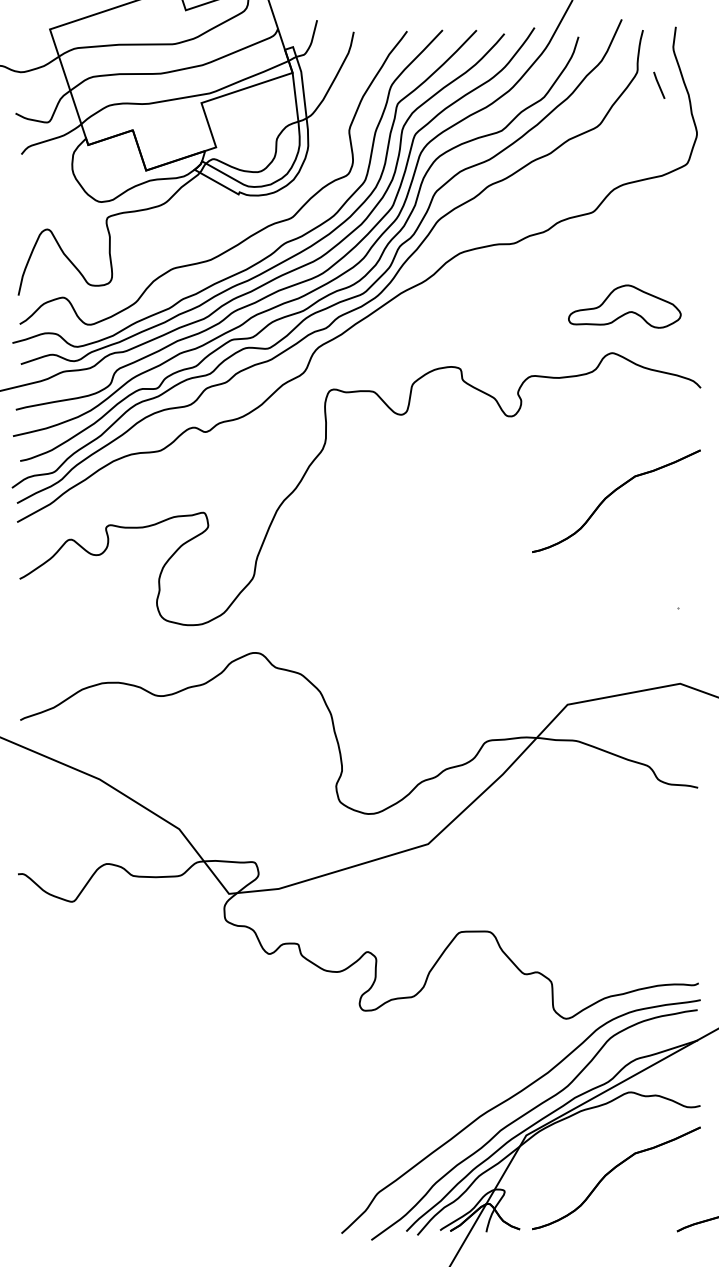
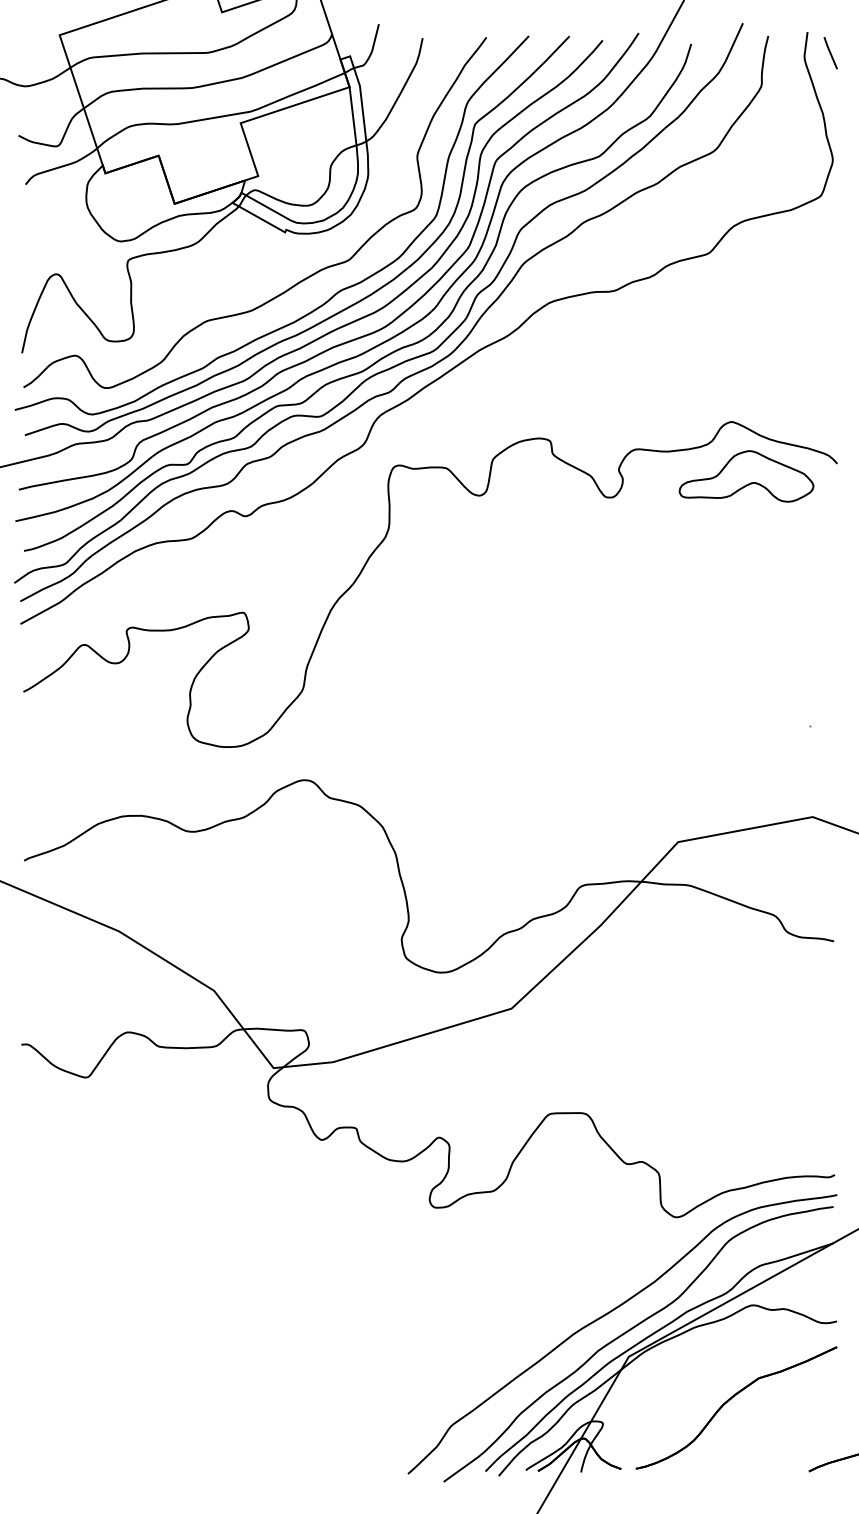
line: (659, 85) -> (830, 53), moved
part: (624, 306) -> (746, 476), moved
part: (611, 494) -> (730, 591), removed

